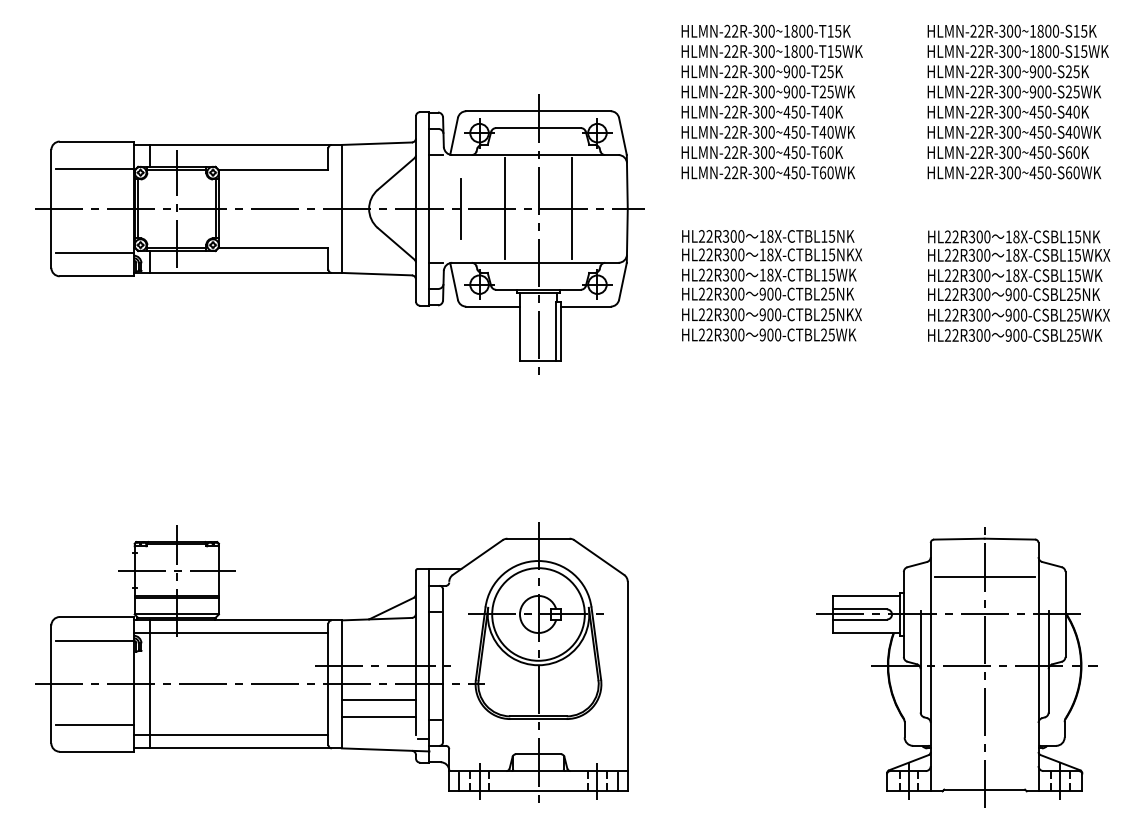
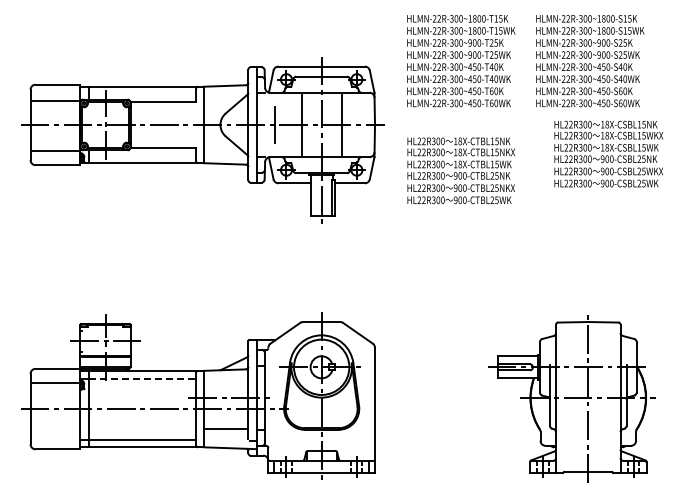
text: (1018, 102) -> (590, 61), moved
text: (1018, 285) -> (608, 153), moved
line: (984, 577) -> (588, 345), removed
line: (240, 633) -> (143, 378), solid -> dashed
line: (379, 700) -> (226, 418), removed
line: (94, 725) -> (56, 433), removed

